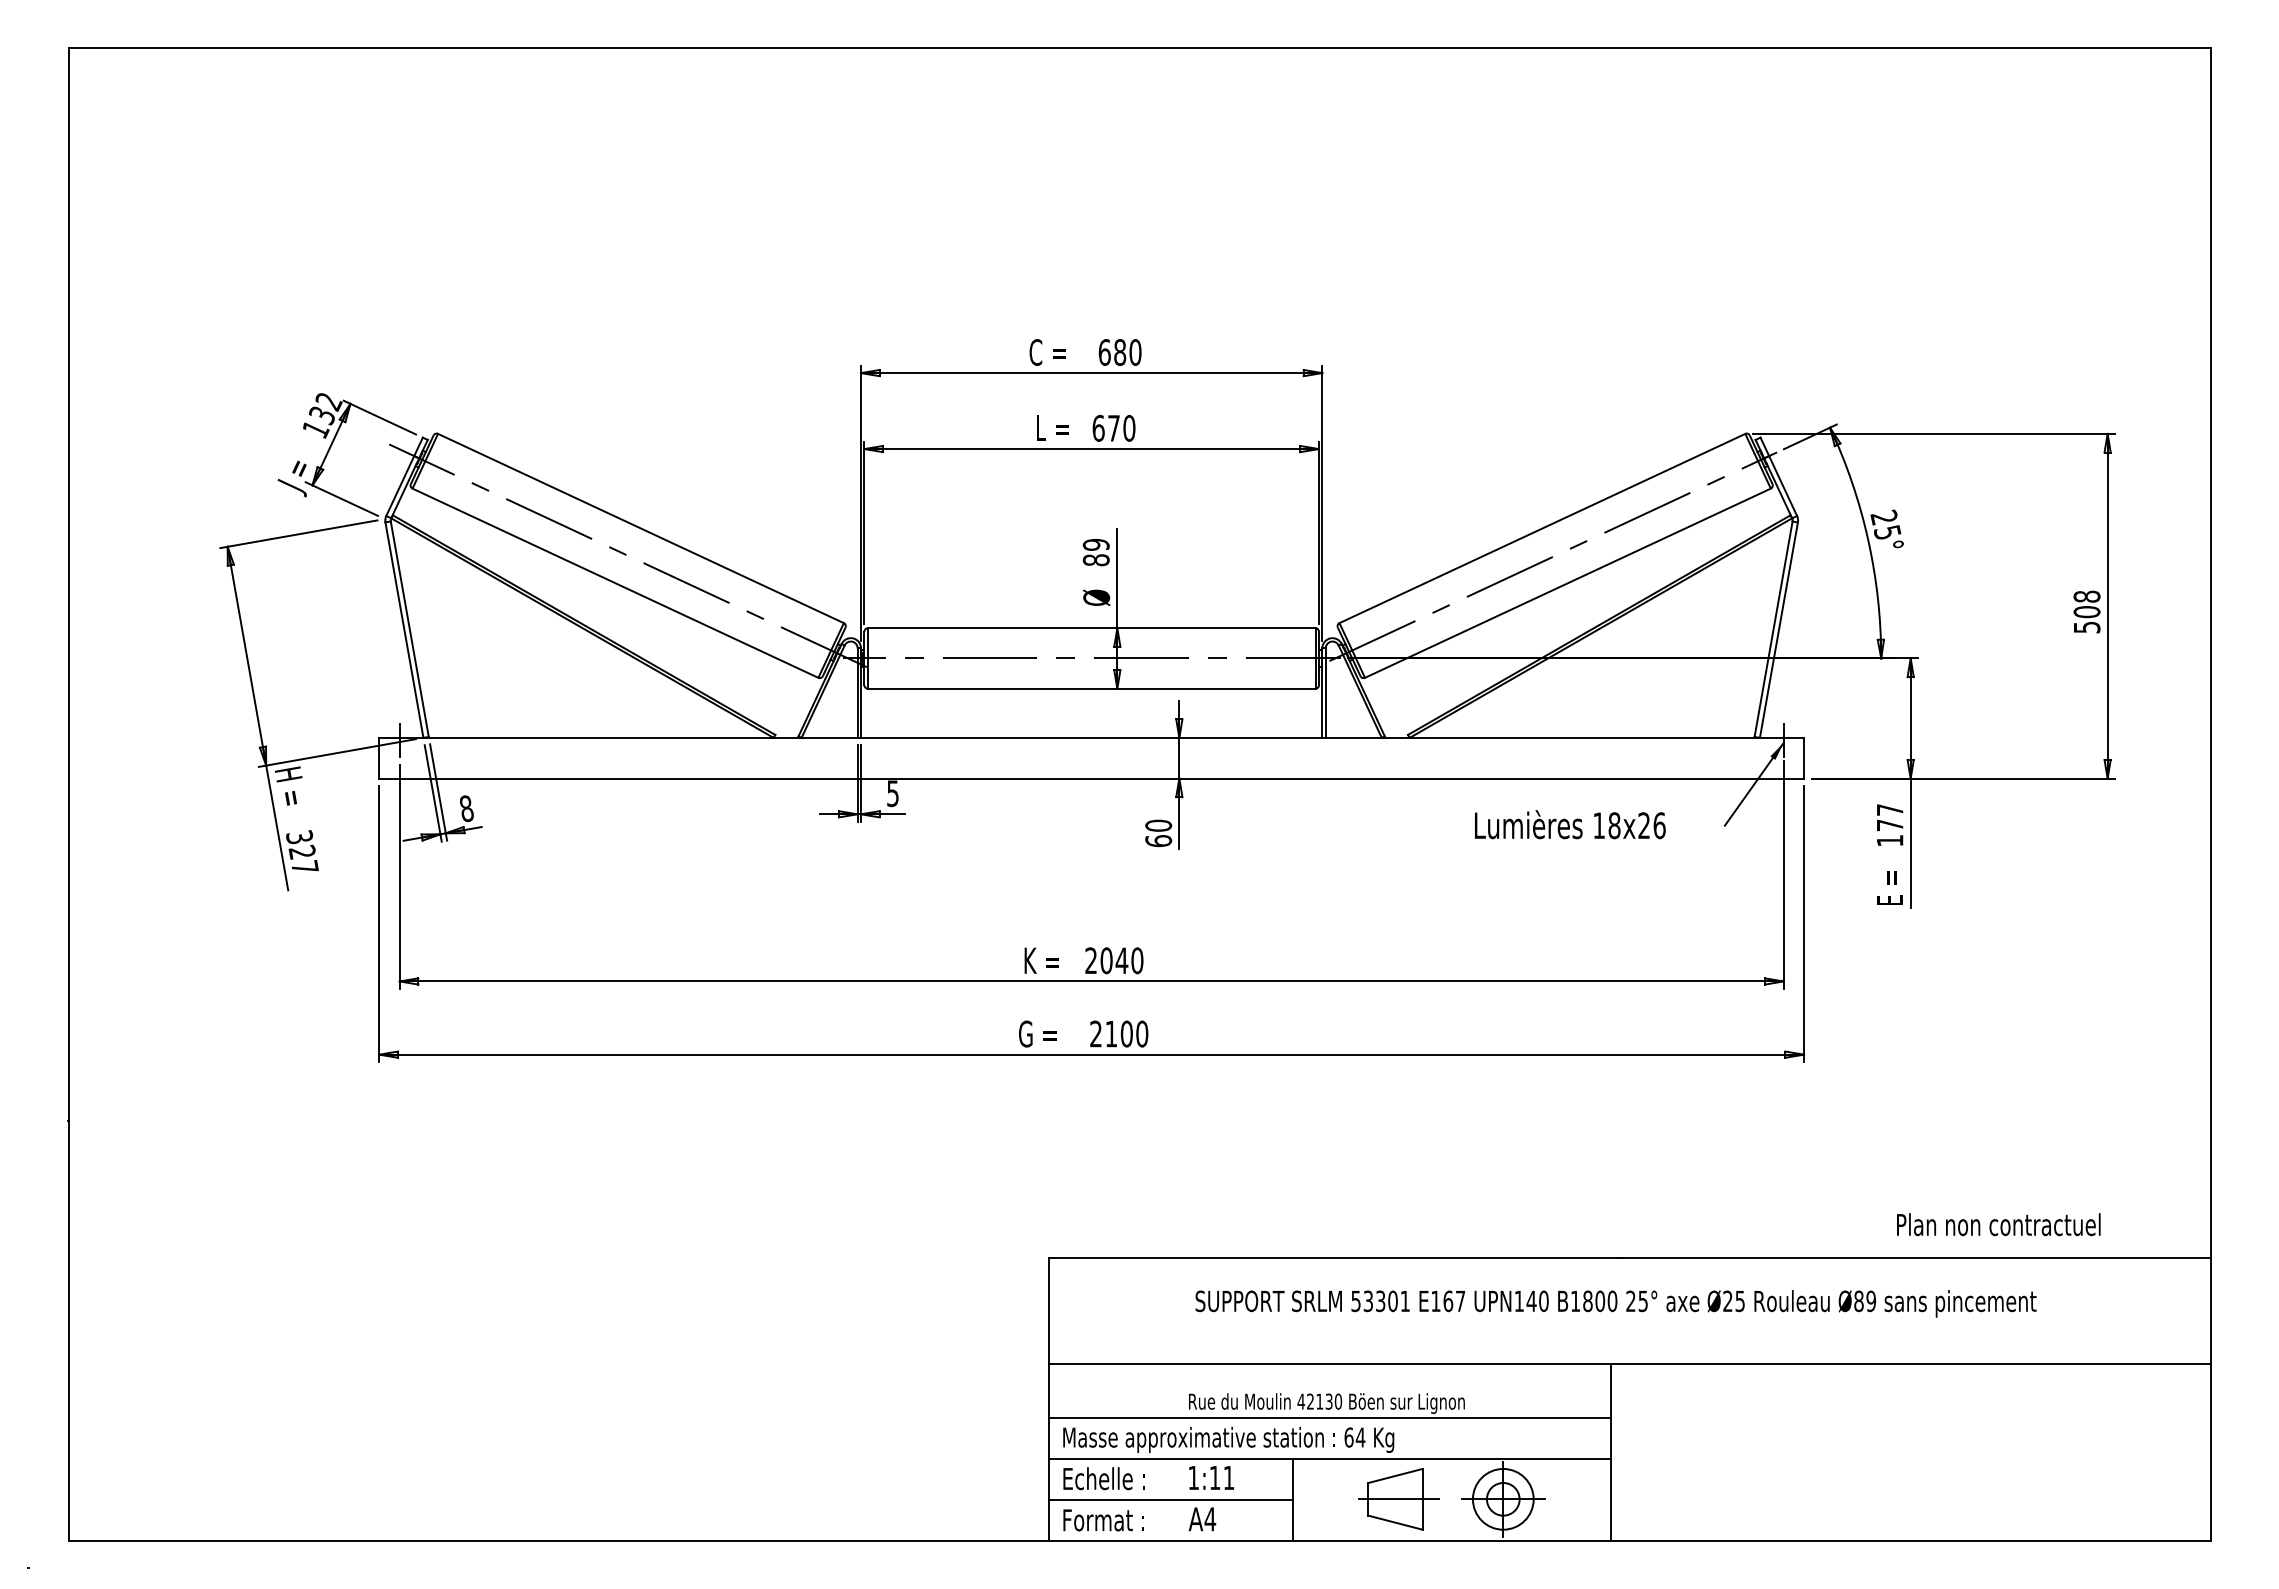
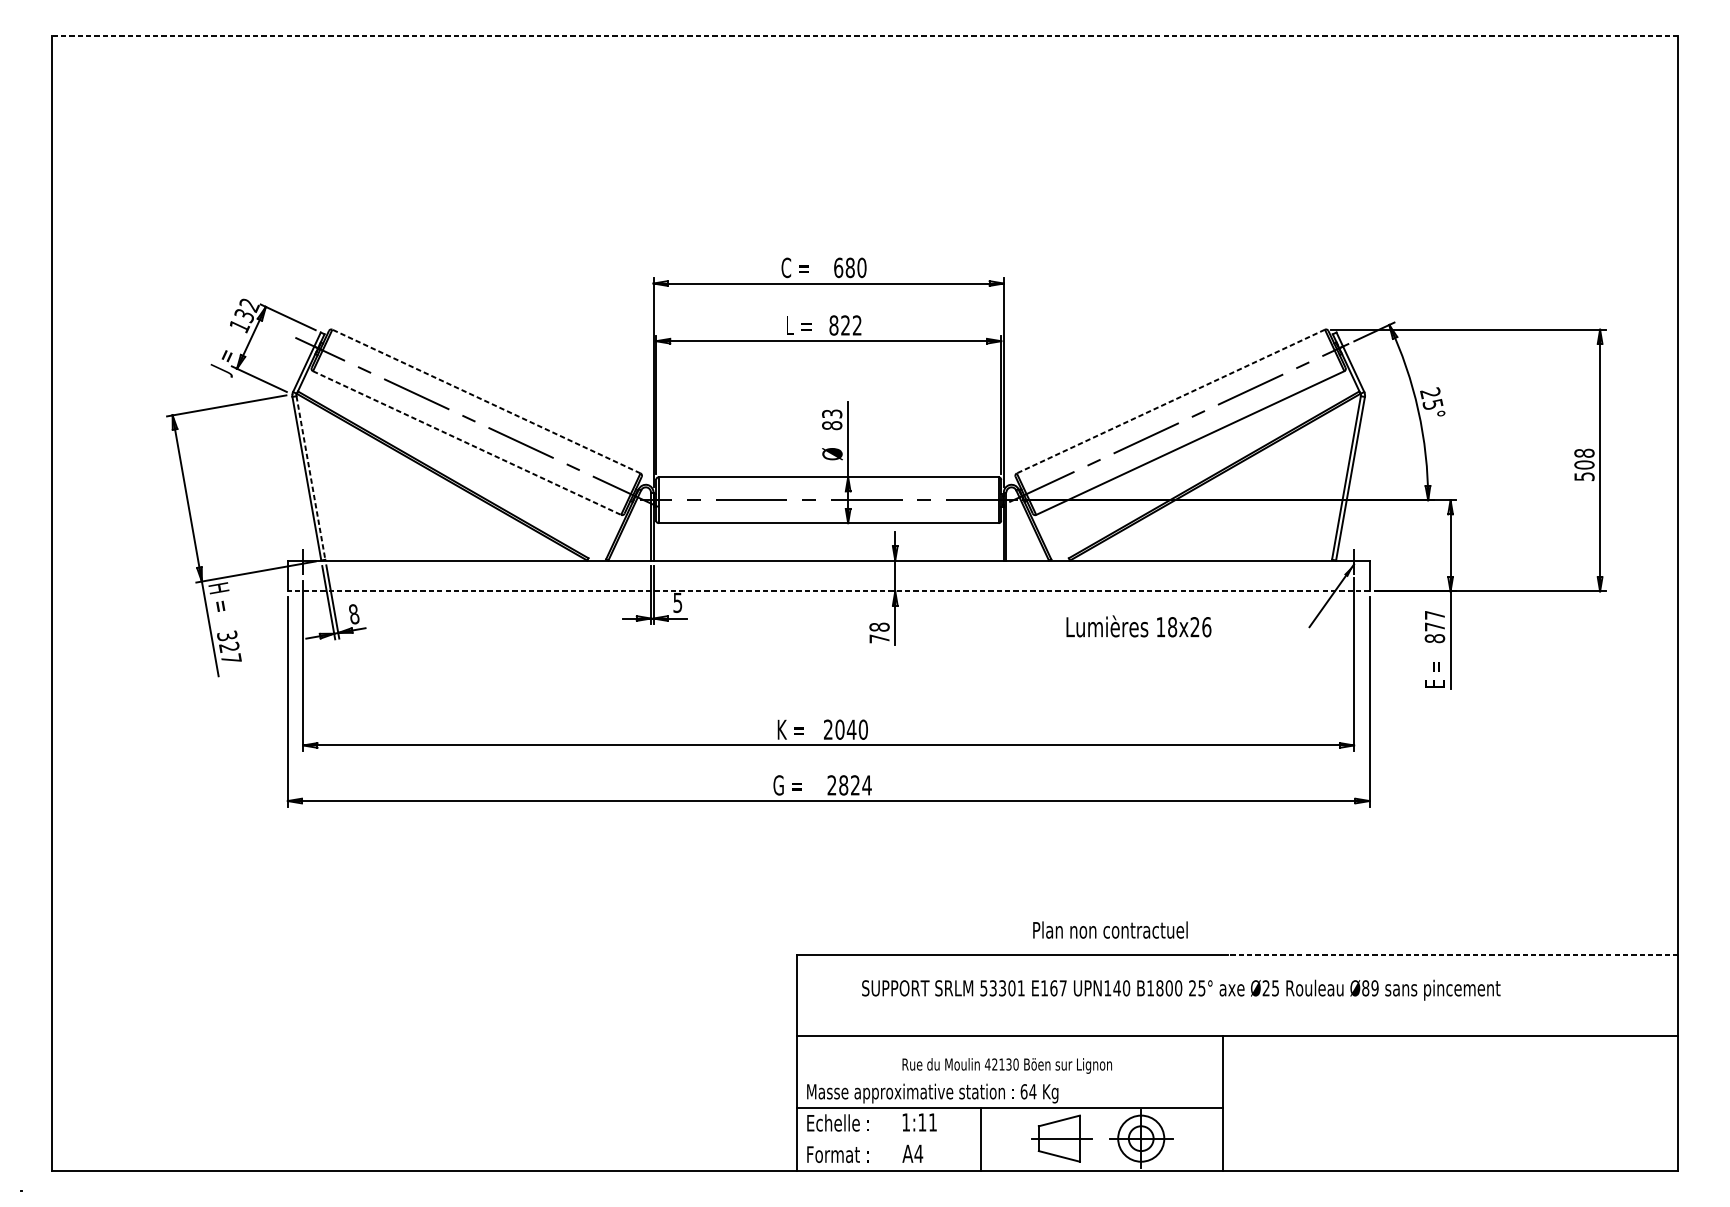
line: (1139, 47) -> (865, 36), solid -> dashed
text: (1113, 427) -> (845, 324), 670 -> 822
line: (640, 528) -> (486, 401), solid -> dashed
line: (1542, 528) -> (1170, 401), solid -> dashed
text: (1096, 544) -> (832, 413), 89 -> 83
line: (615, 583) -> (467, 443), solid -> dashed
line: (409, 629) -> (310, 478), solid -> dashed
line: (1091, 778) -> (828, 591), solid -> dashed
text: (1570, 824) -> (1139, 626), moved
text: (1158, 833) -> (879, 633), 60 -> 78
text: (1889, 840) -> (1434, 638), 177 -> 877
text: (1126, 1033) -> (855, 784), 2100 -> 2824
text: (1998, 1224) -> (1110, 929), moved
line: (1913, 1257) -> (1452, 955), solid -> dashed
text: (1615, 1303) -> (1180, 989), moved
line: (1330, 1418) -> (1010, 1077), removed
line: (1170, 1500) -> (888, 1139), removed

